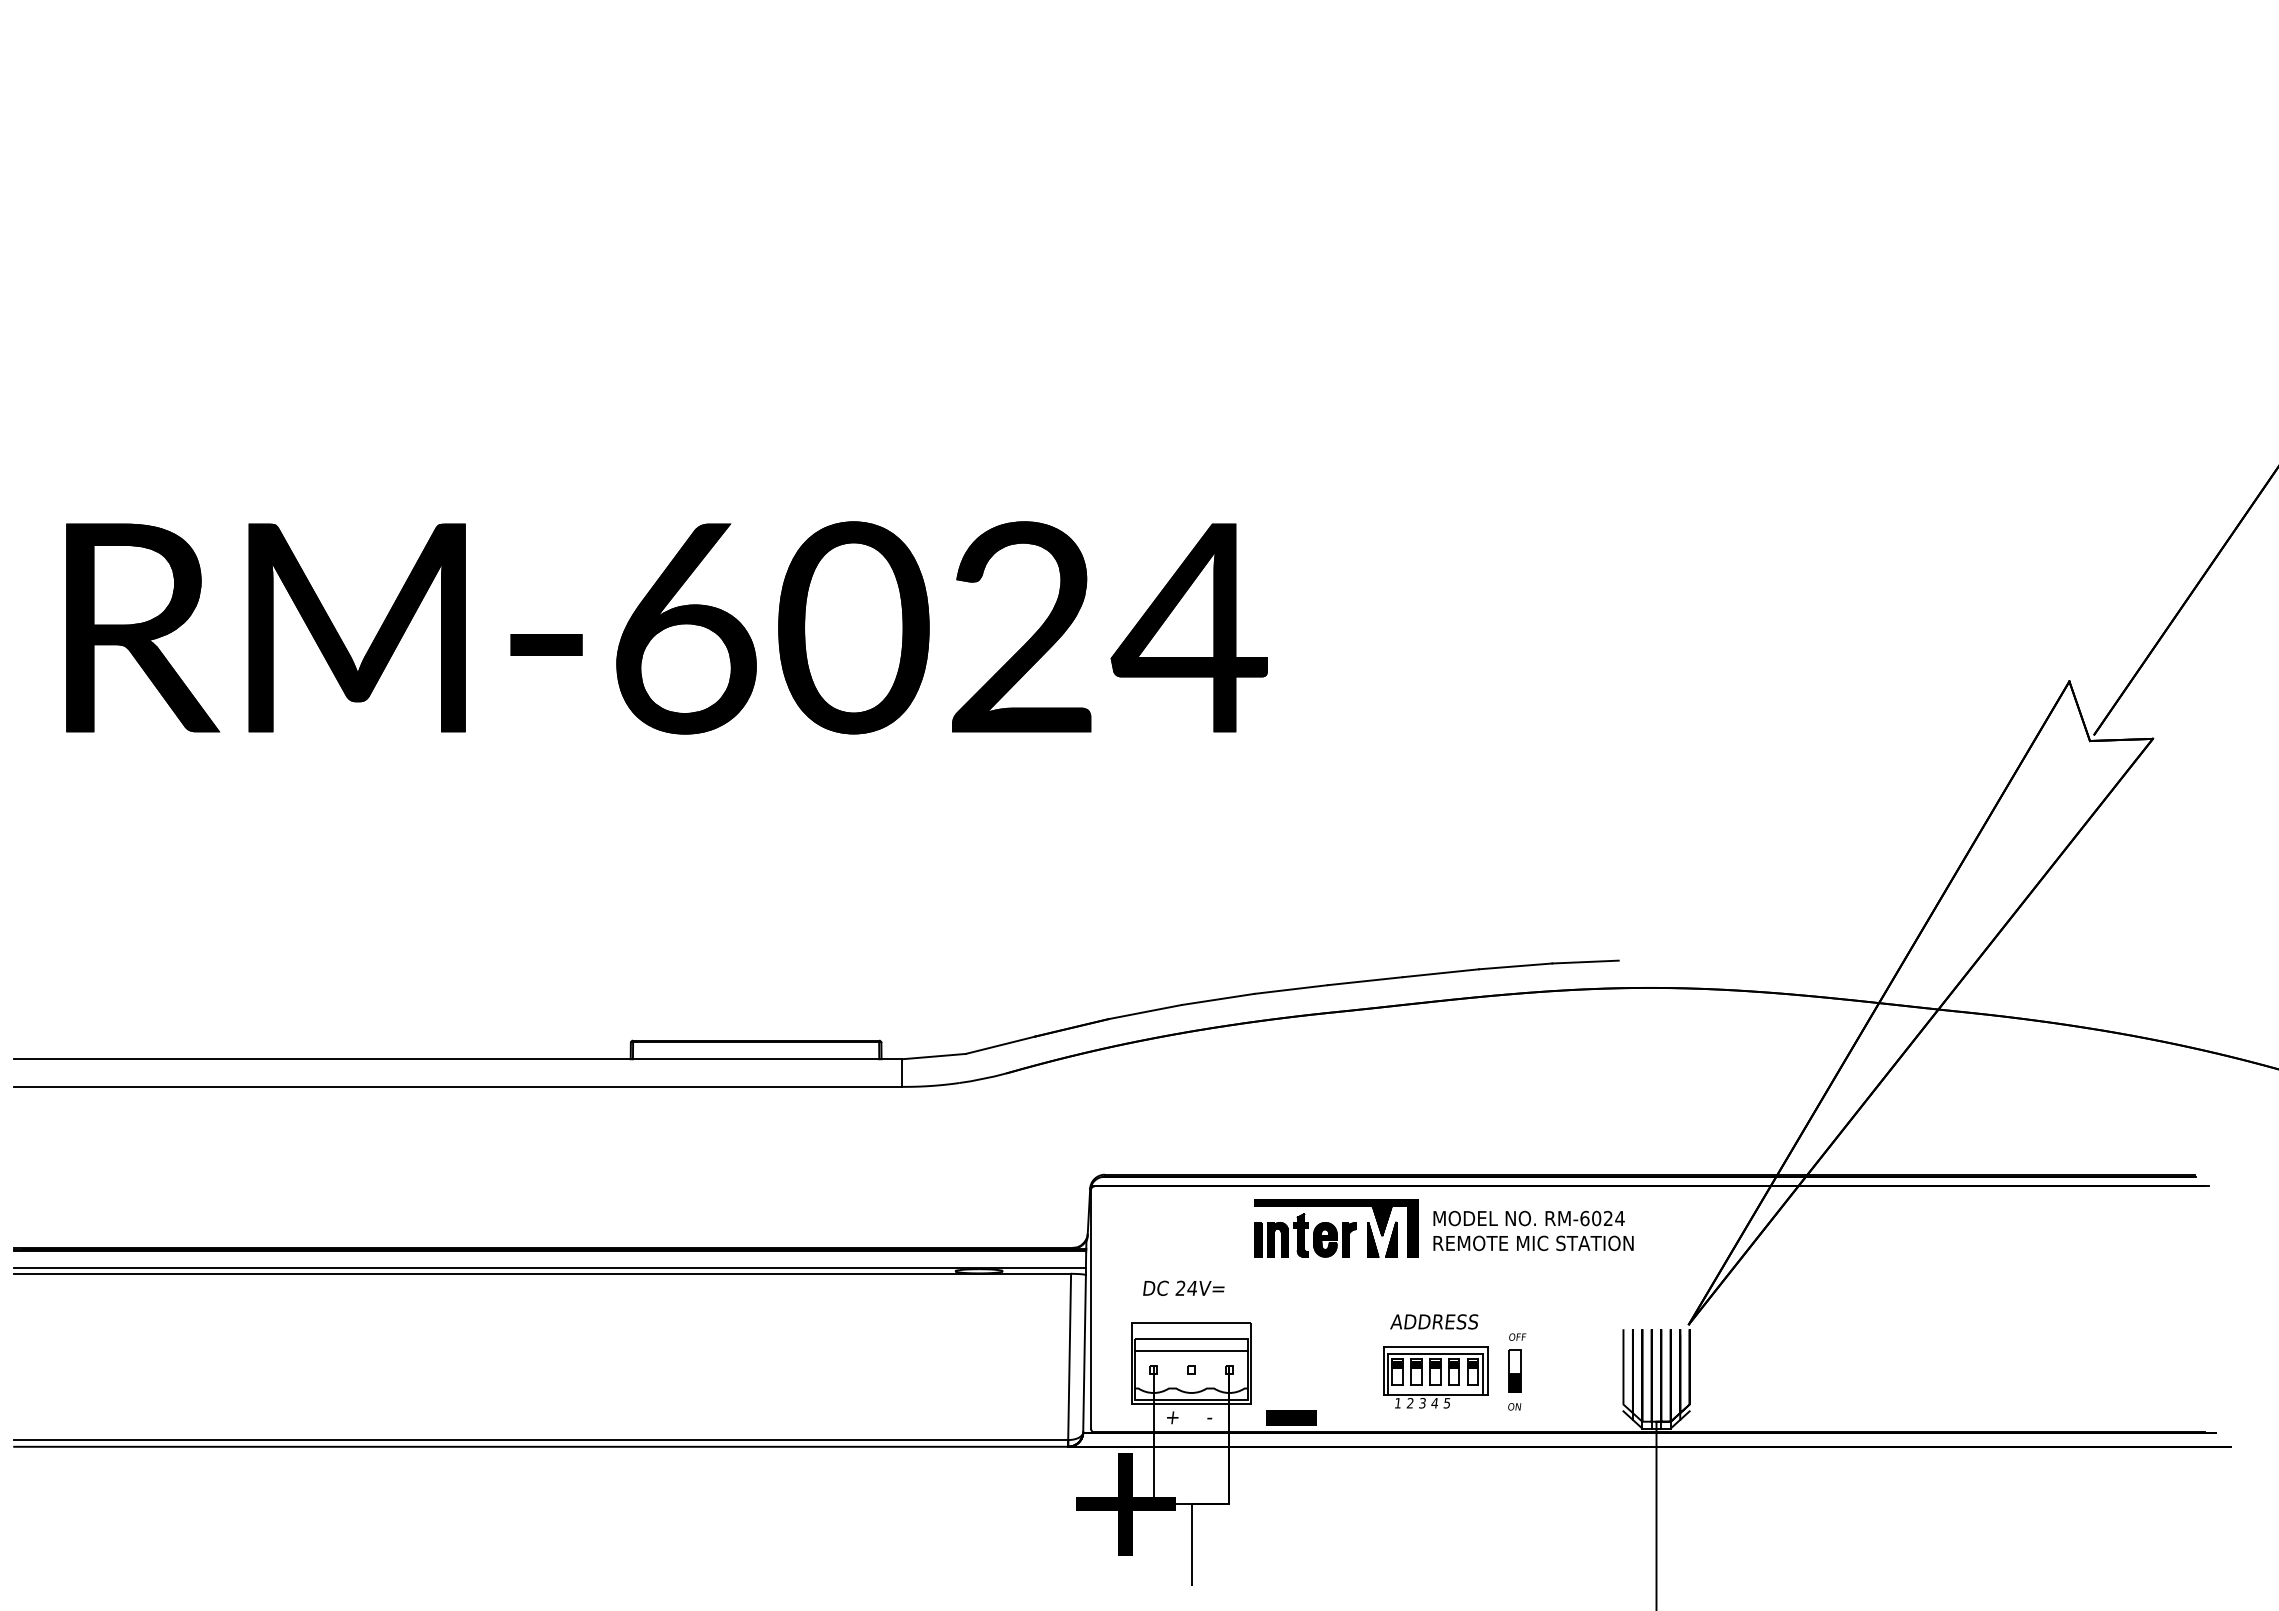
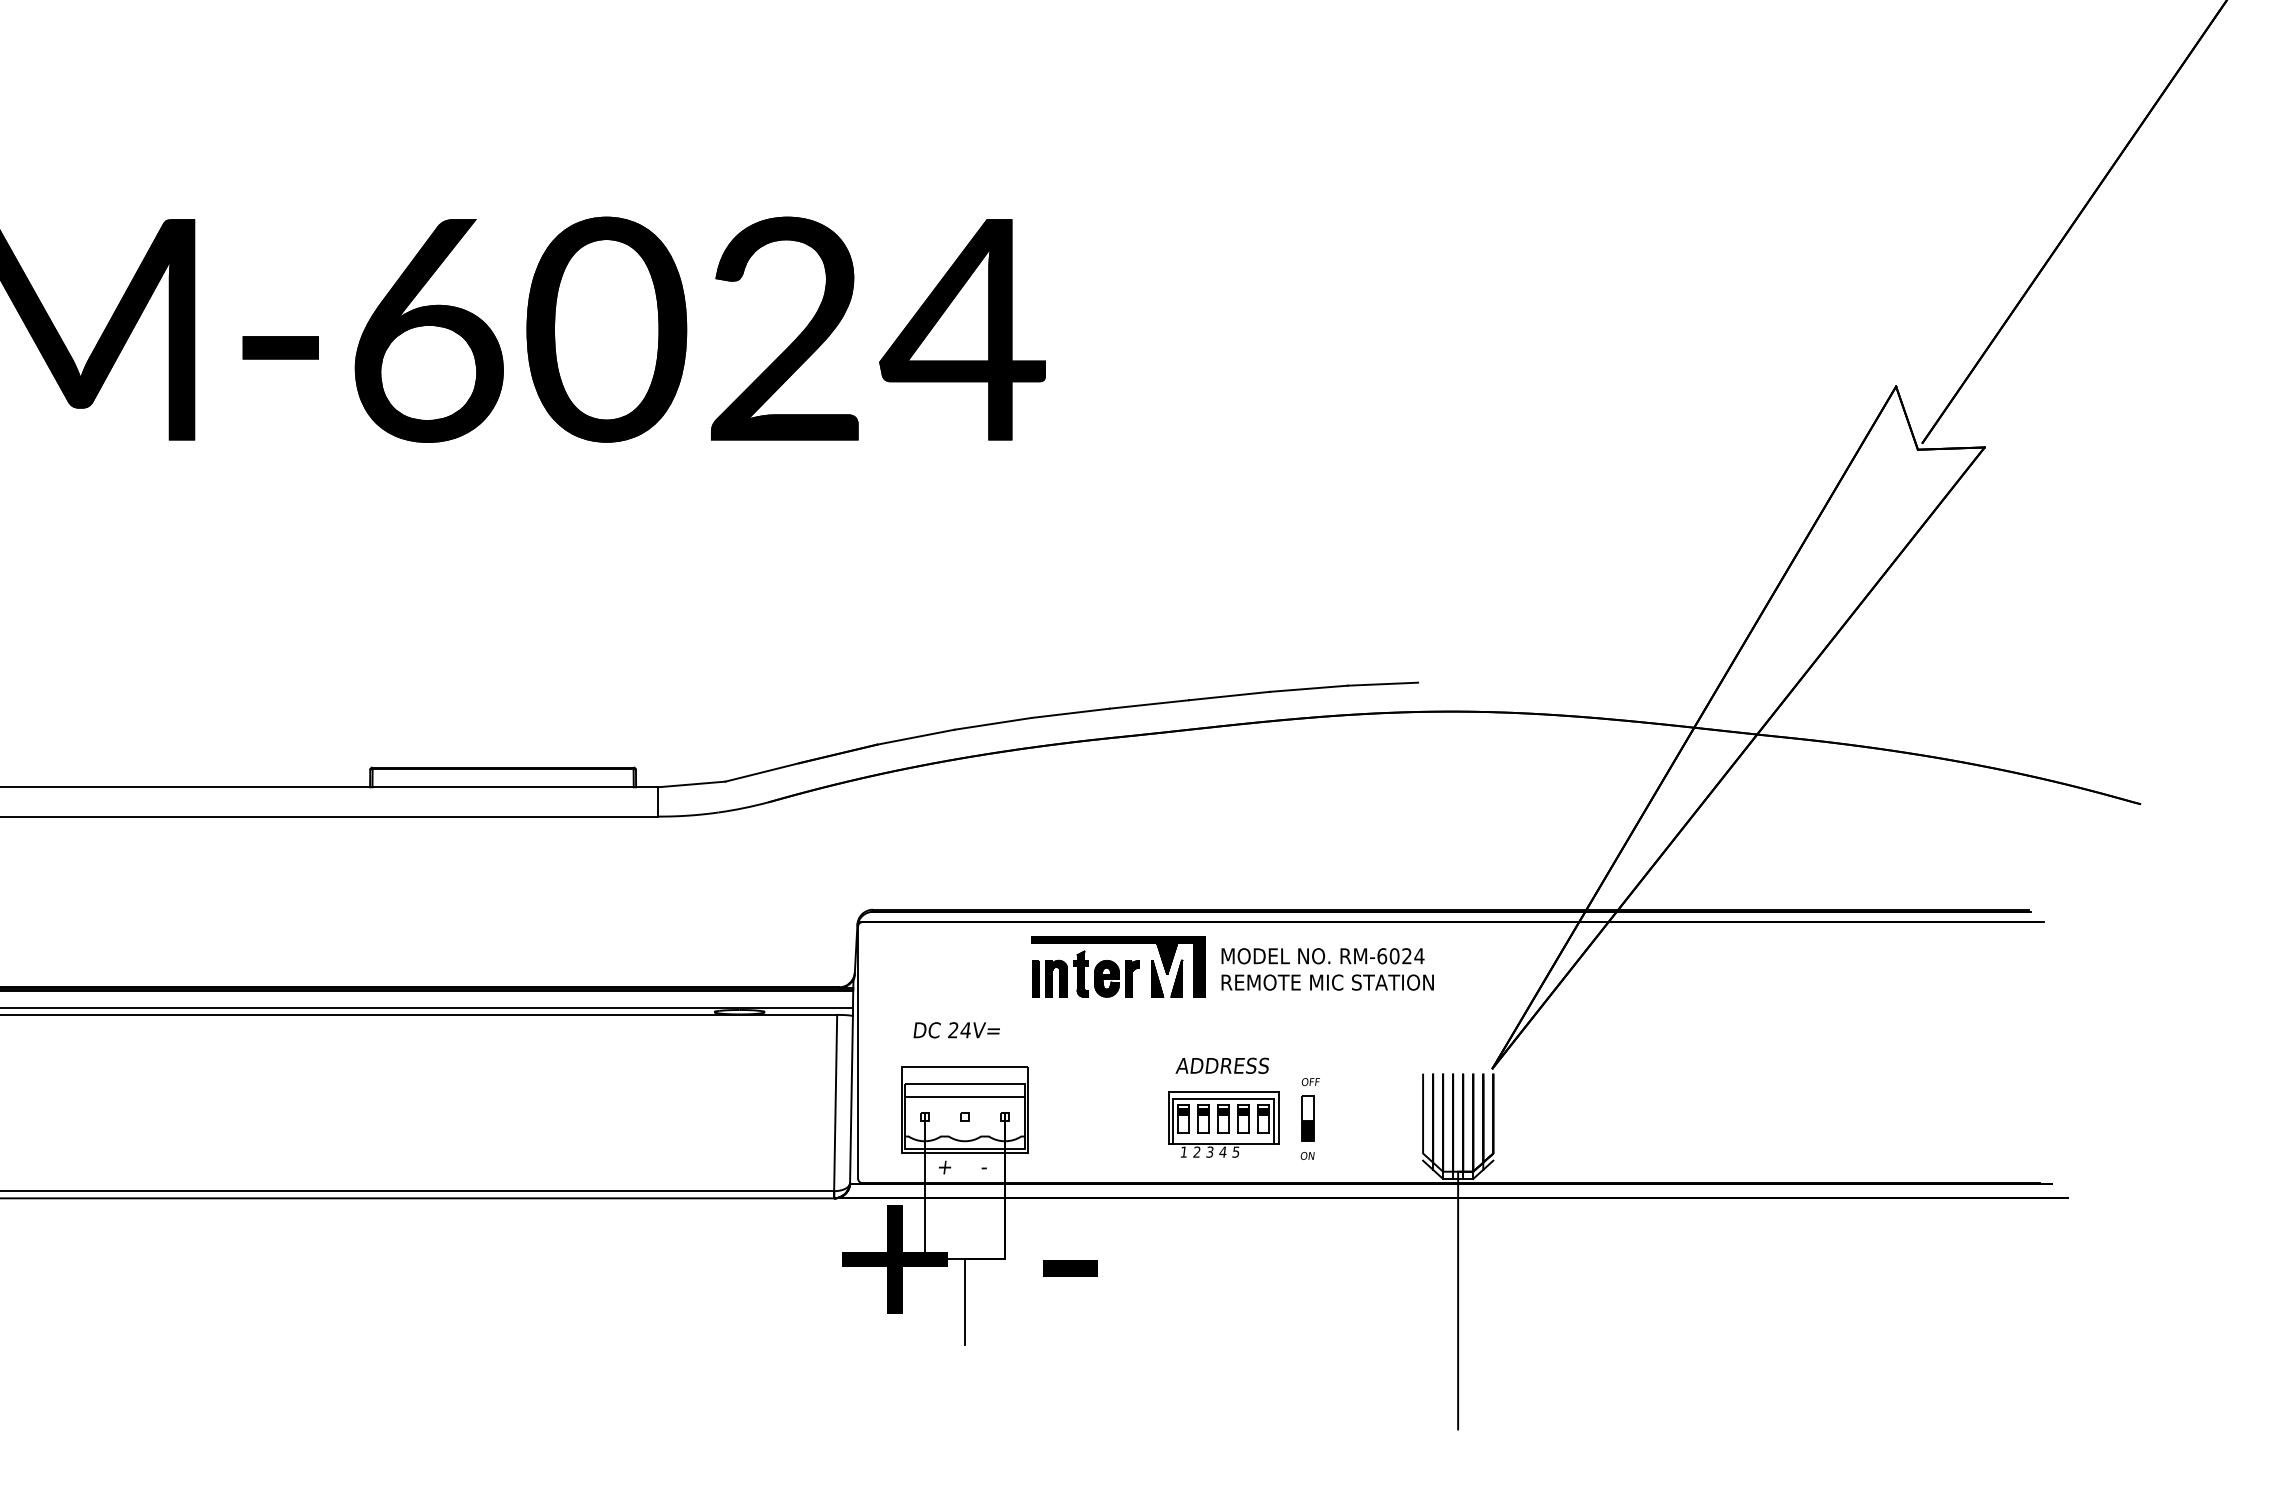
text: (1291, 1417) -> (1070, 1268), moved

